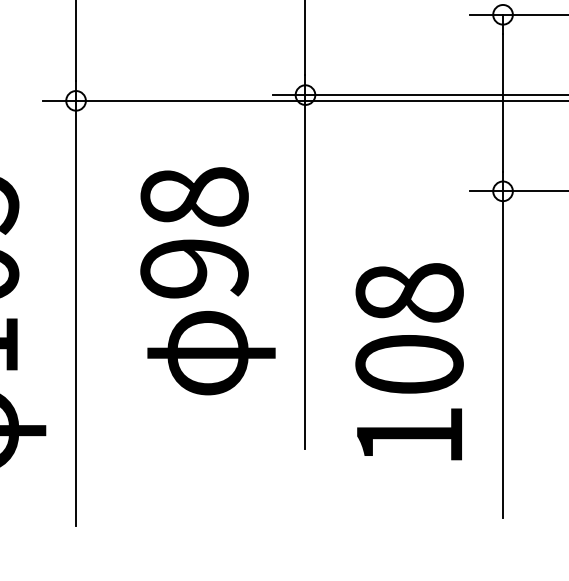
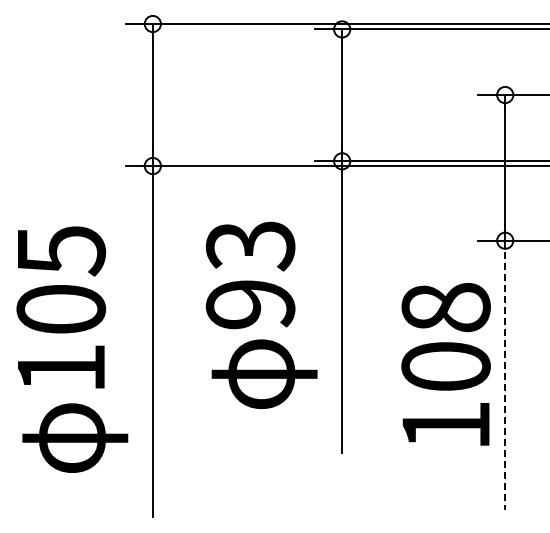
text: (194, 197) -> (250, 245), 98 -> 93
line: (503, 354) -> (505, 375), solid -> dashed
text: (408, 361) -> (445, 364), moved

